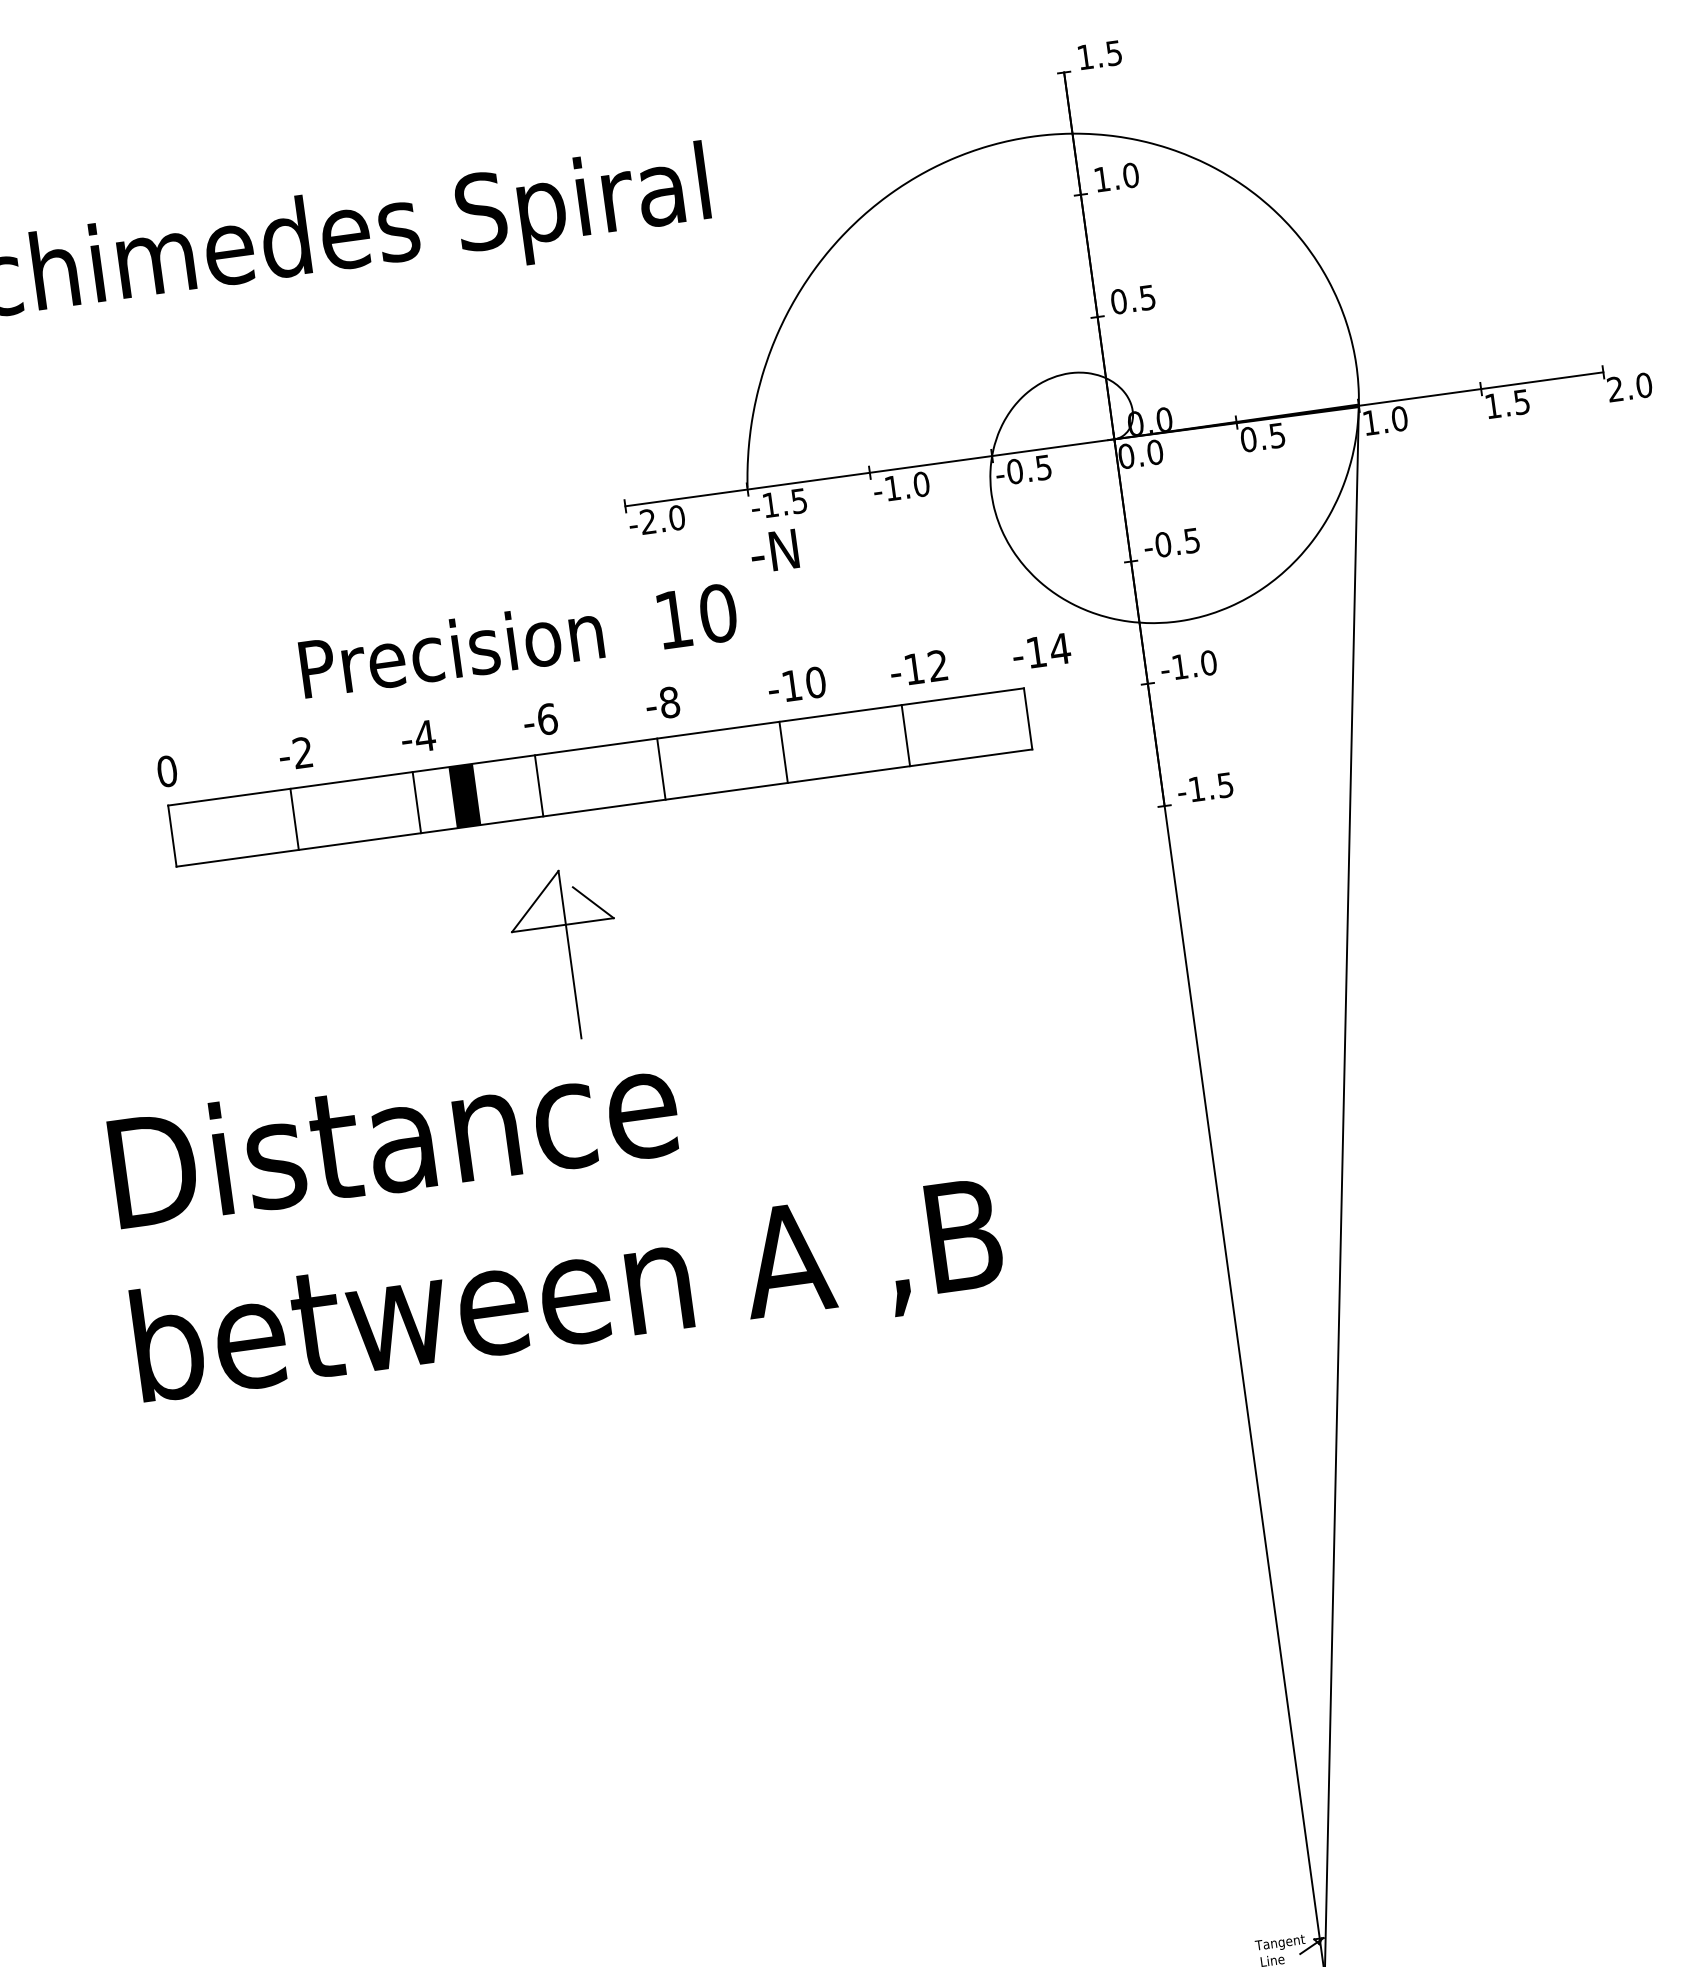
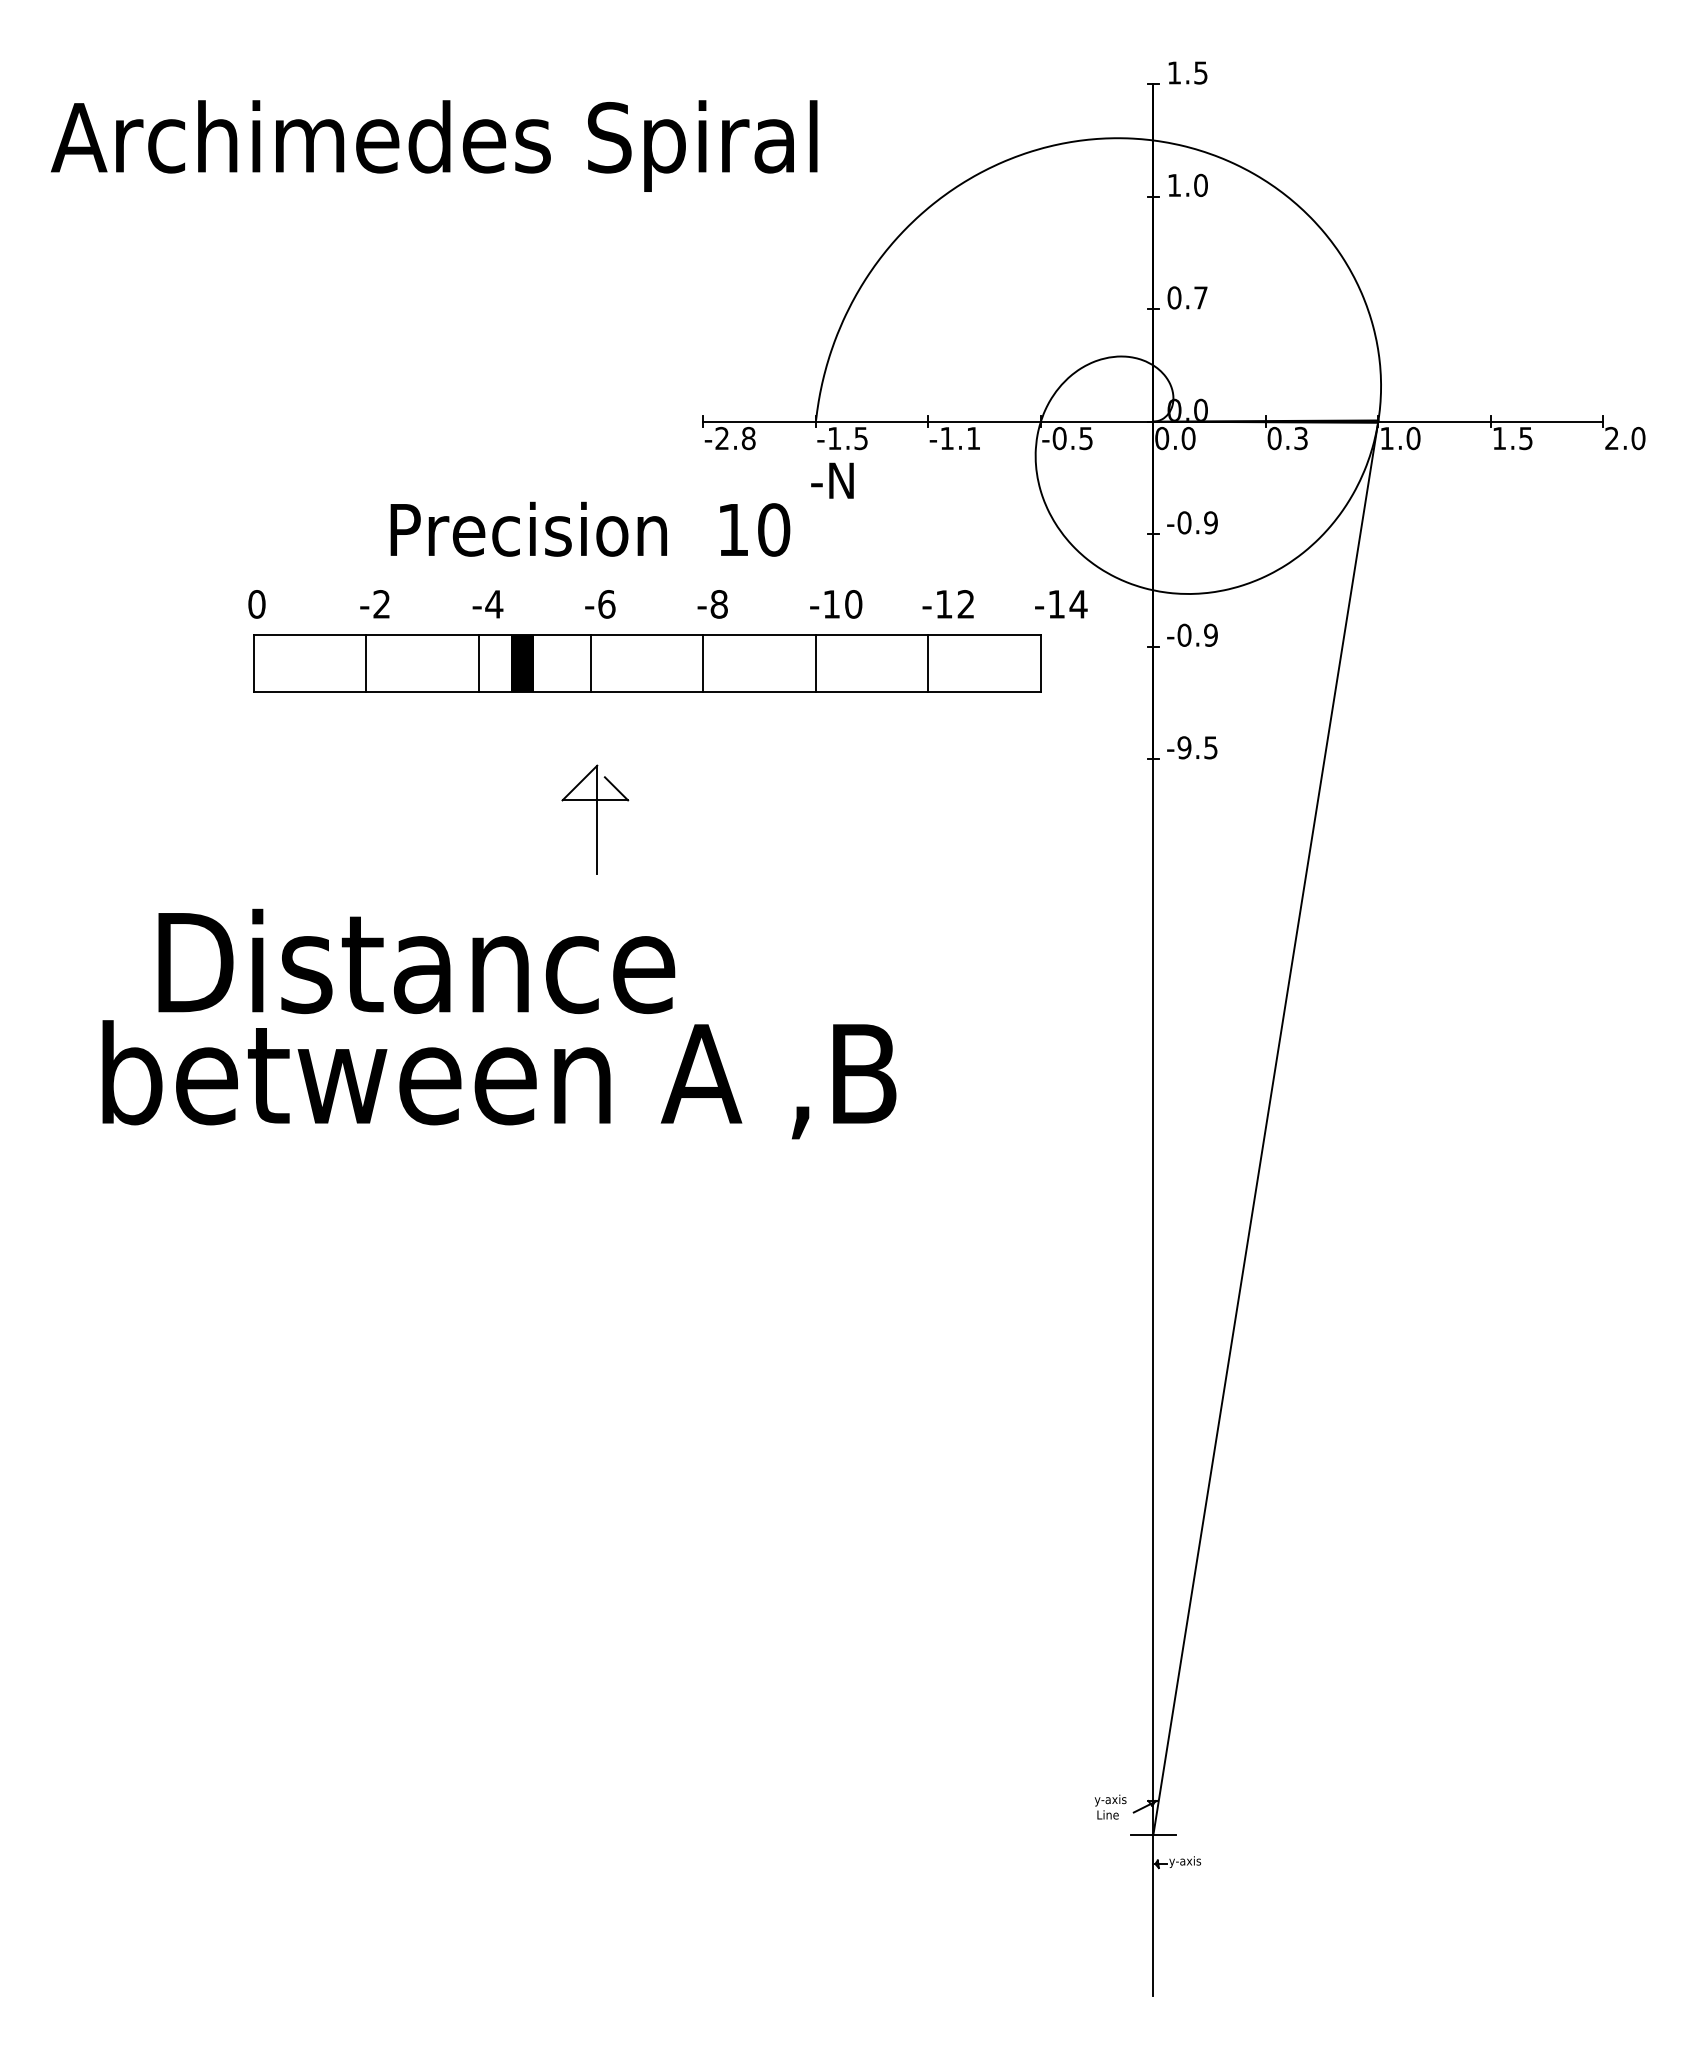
text: (1147, 297) -> (1200, 297), 0.5 -> 0.7
text: (1277, 434) -> (1301, 437), 0.5 -> 0.3
text: (921, 484) -> (973, 438), -1.0 -> -1.1
text: (676, 517) -> (748, 438), -2.0 -> -2.8
text: (1191, 540) -> (1210, 522), -0.5 -> -0.9
text: (1194, 664) -> (1197, 634), -1.0 -> -0.9
text: (1196, 788) -> (1184, 747), -1.5 -> -9.5
part: (567, 954) -> (595, 819), size x0.7
text: (568, 1295) -> (499, 1079), moved
text: (1279, 1943) -> (1116, 1800), Tangent -> y-axis

